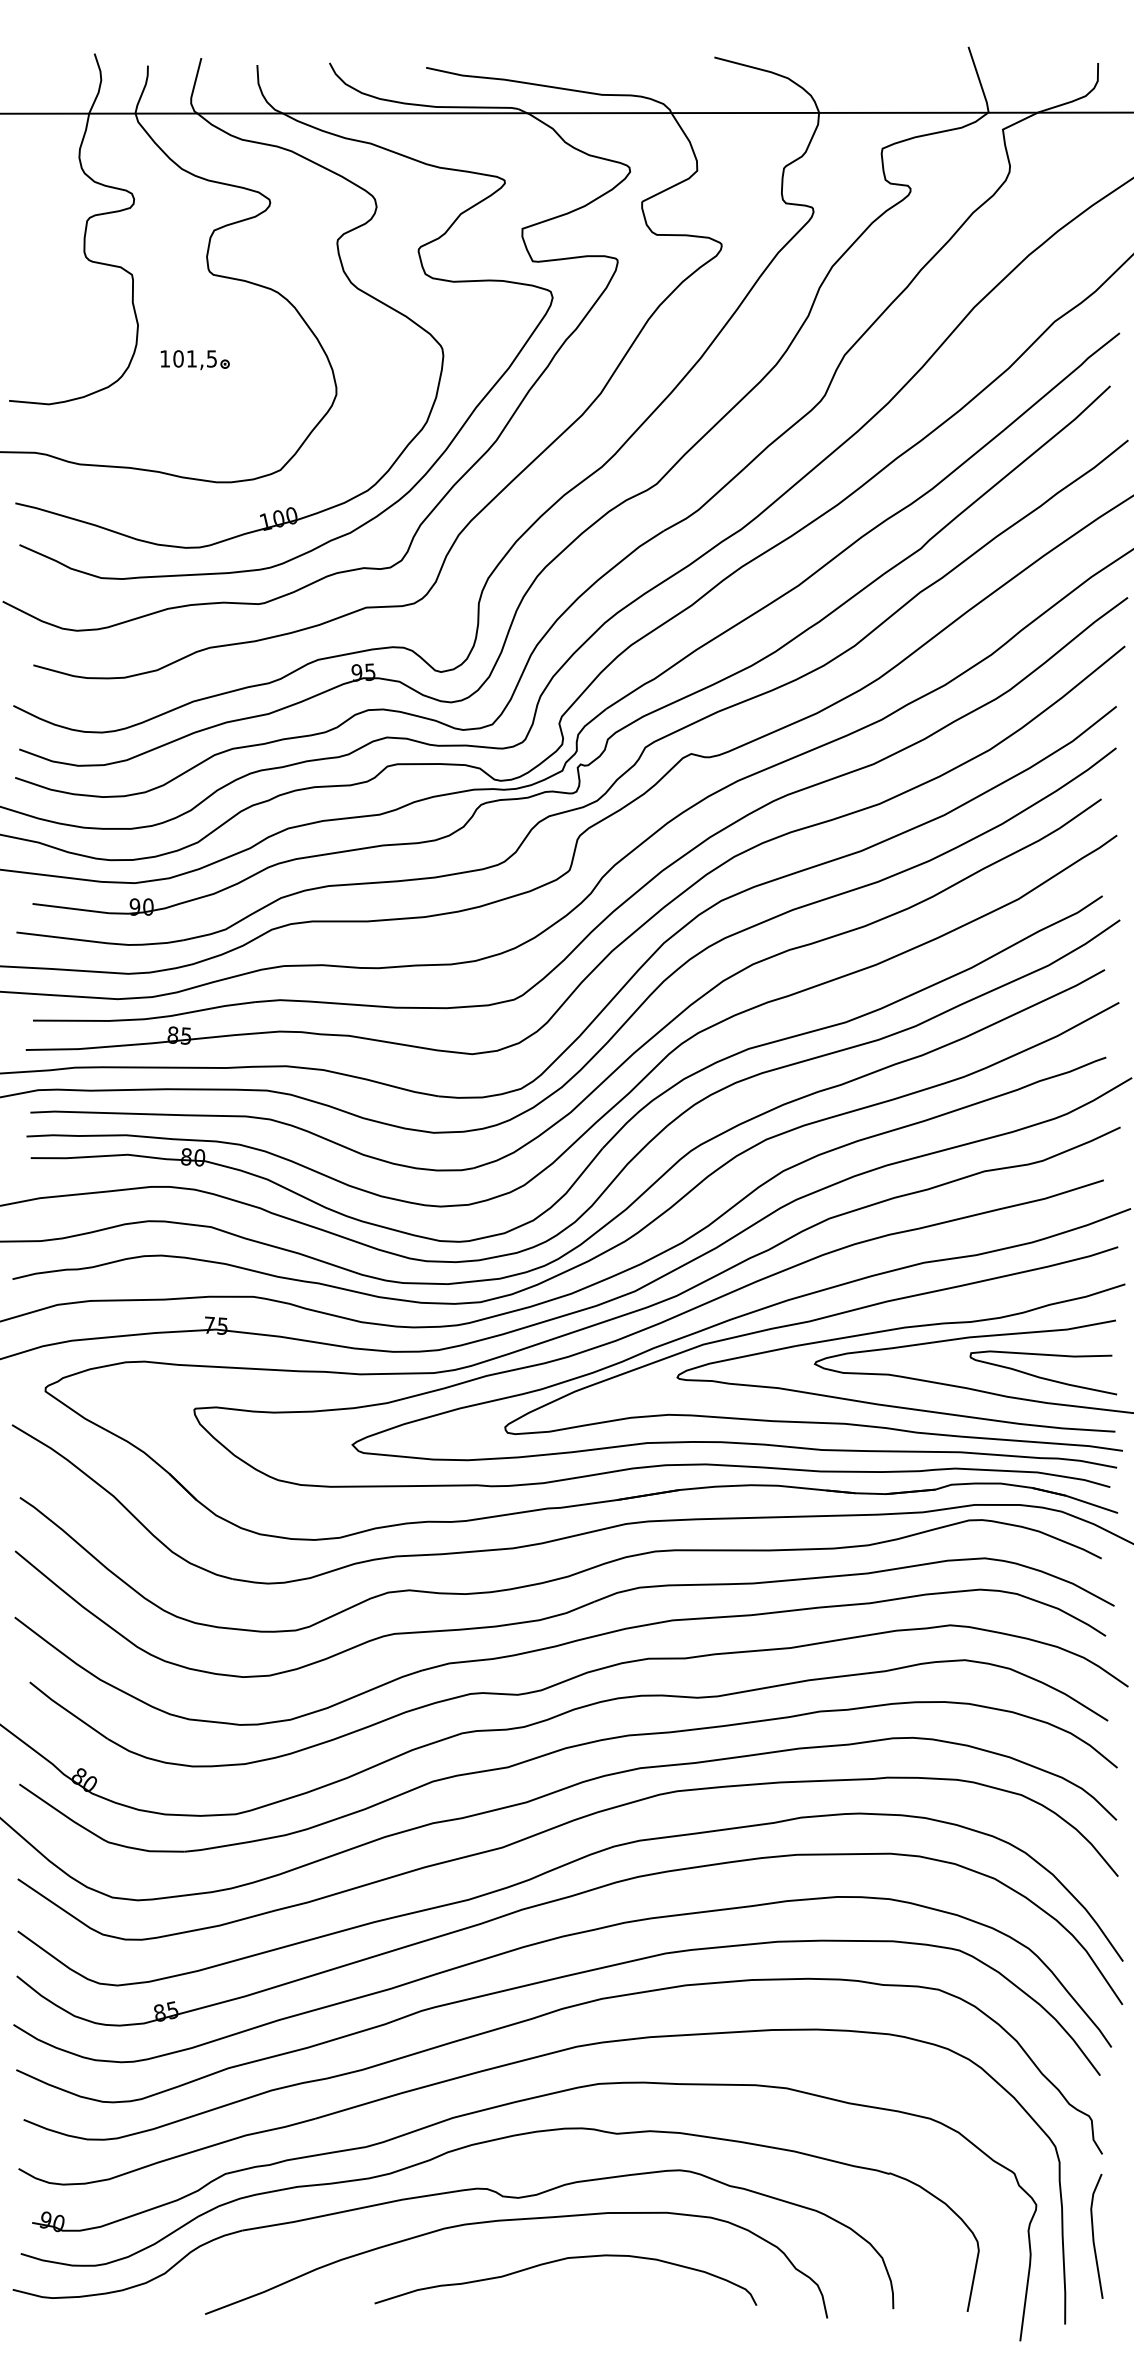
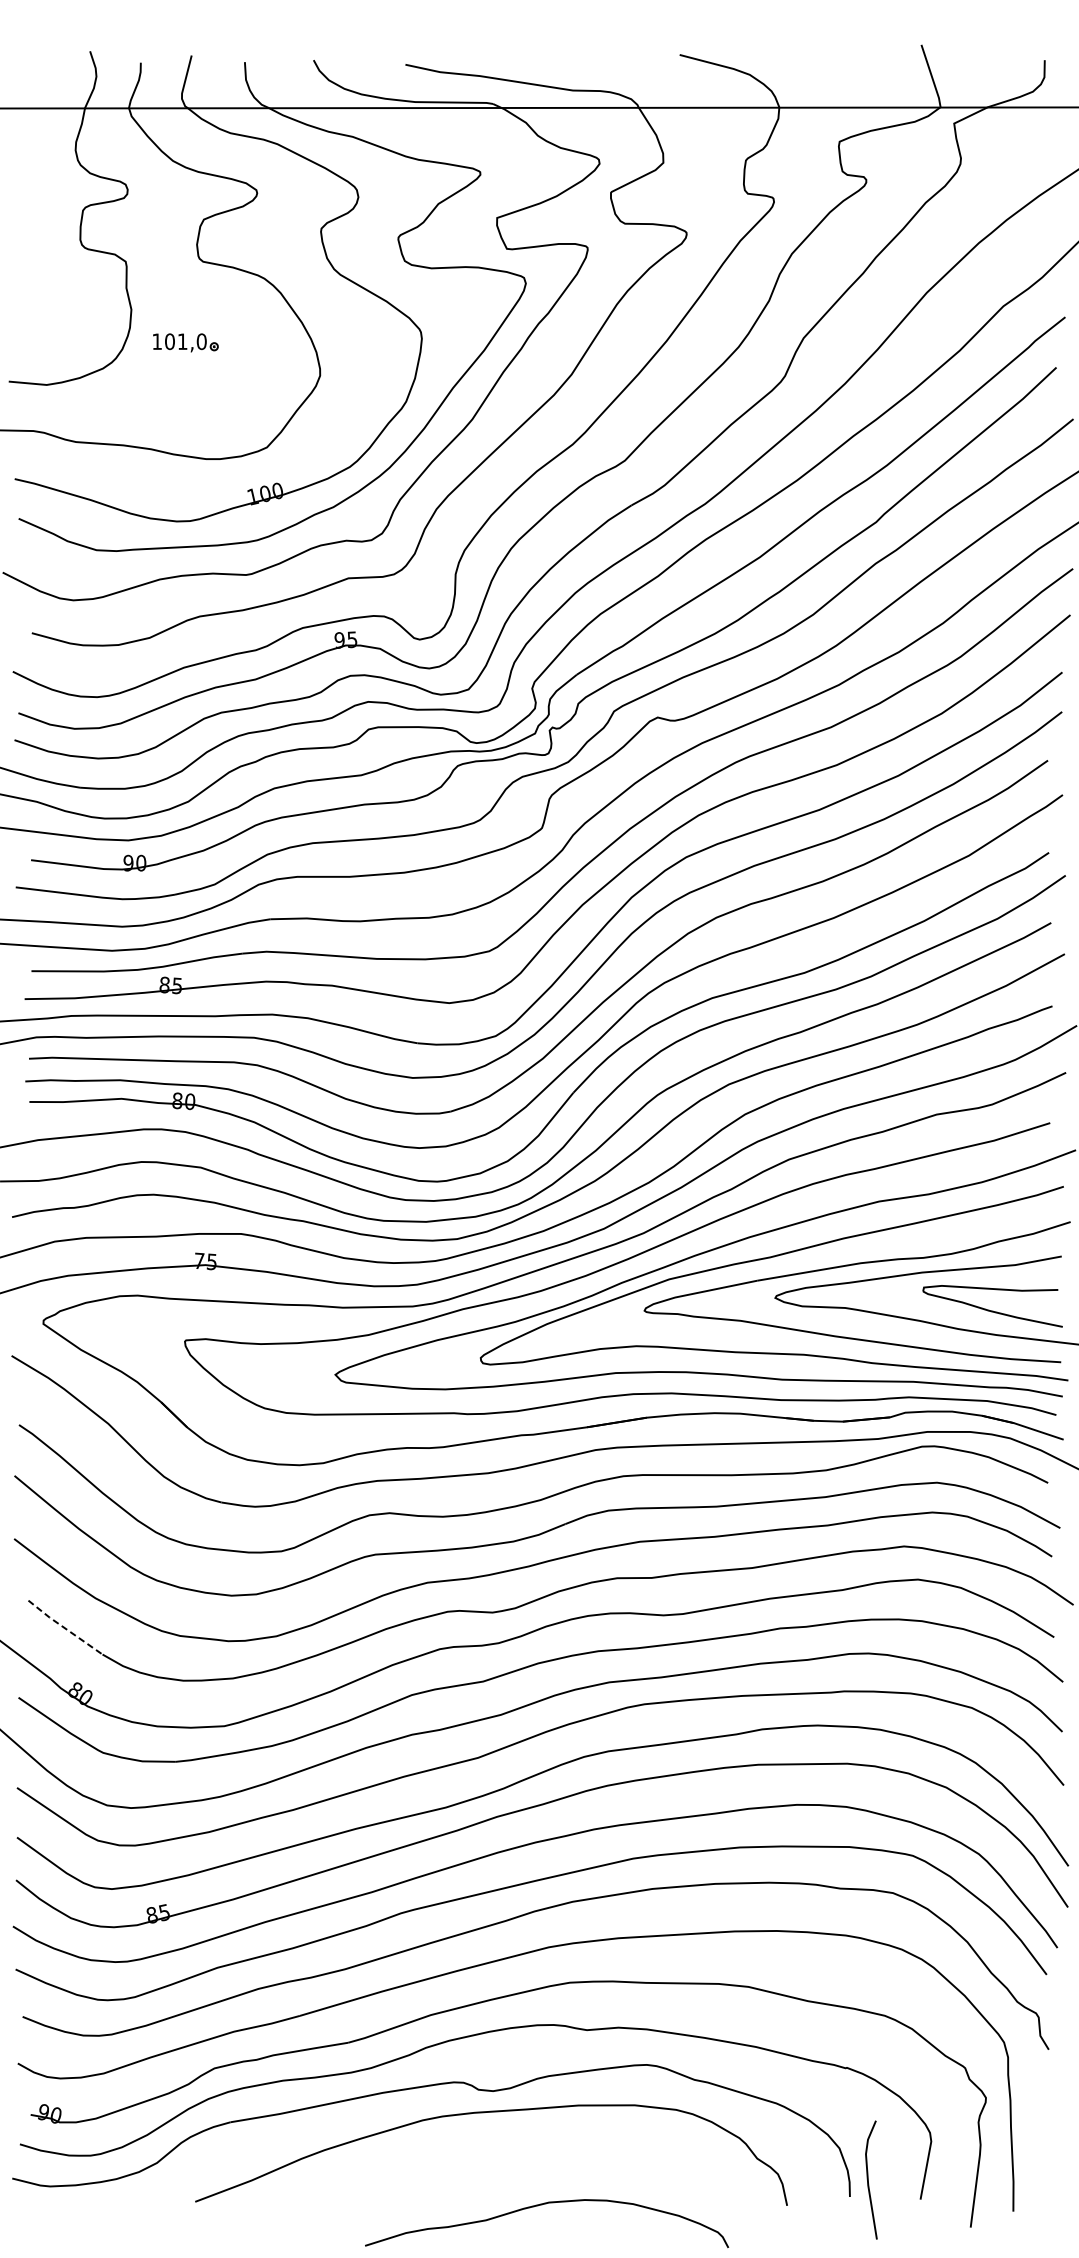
text: (211, 358) -> (201, 341), 101,5 -> 101,0
line: (67, 1710) -> (64, 1627), solid -> dashed
line: (1094, 2236) -> (869, 2180), moved
curve: (563, 2260) -> (544, 2204), moved

